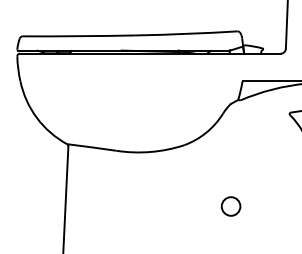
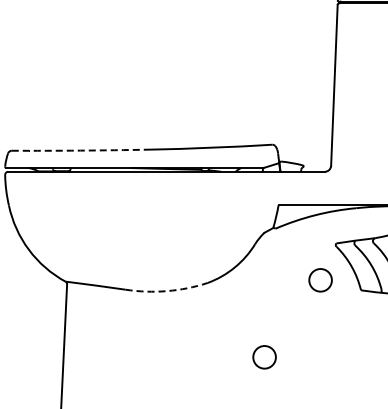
arc: (79, 36) -> (80, 150), solid -> dashed
circle: (277, 143) -> (320, 280), added
arc: (151, 152) -> (167, 291), solid -> dashed

